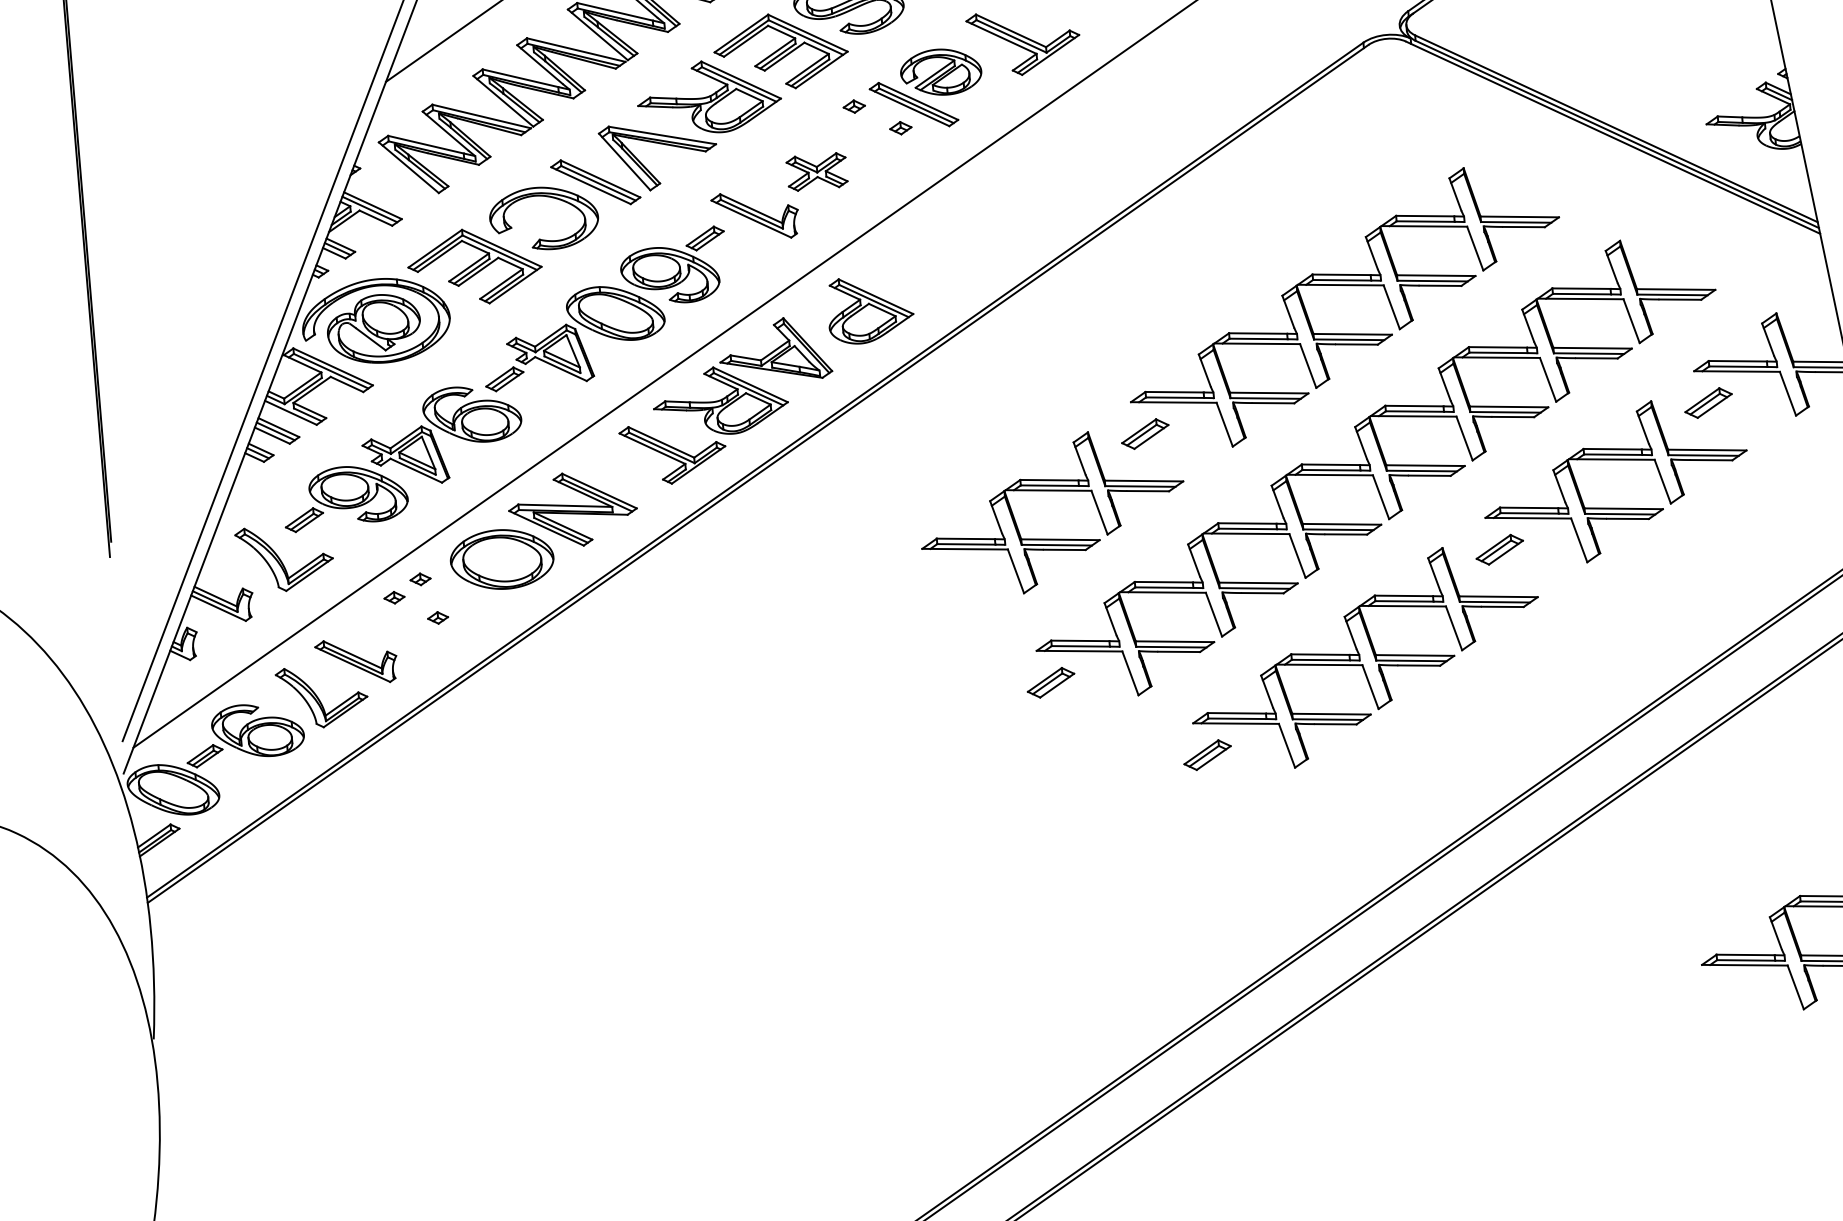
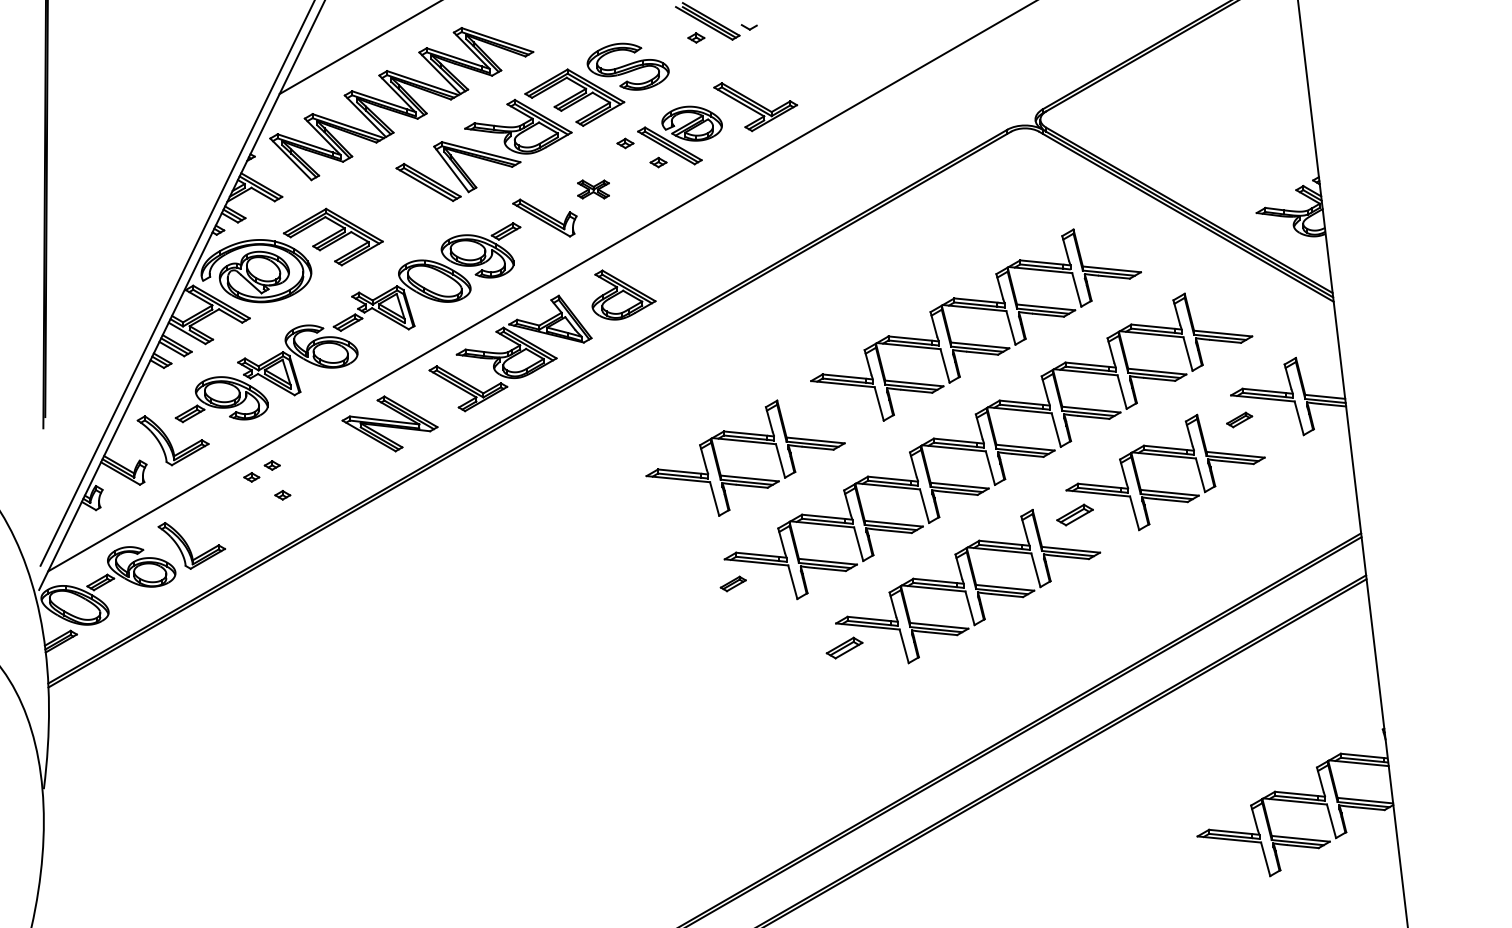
part: (817, 172) -> (593, 189), size x0.7
part: (544, 197) -> (389, 190), removed
part: (1708, 402) -> (1239, 419), size x0.7
part: (1145, 433) -> (819, 405), removed
part: (502, 559) -> (334, 456), removed
part: (356, 661) -> (219, 522), removed
part: (1051, 682) -> (733, 583), size x0.7

